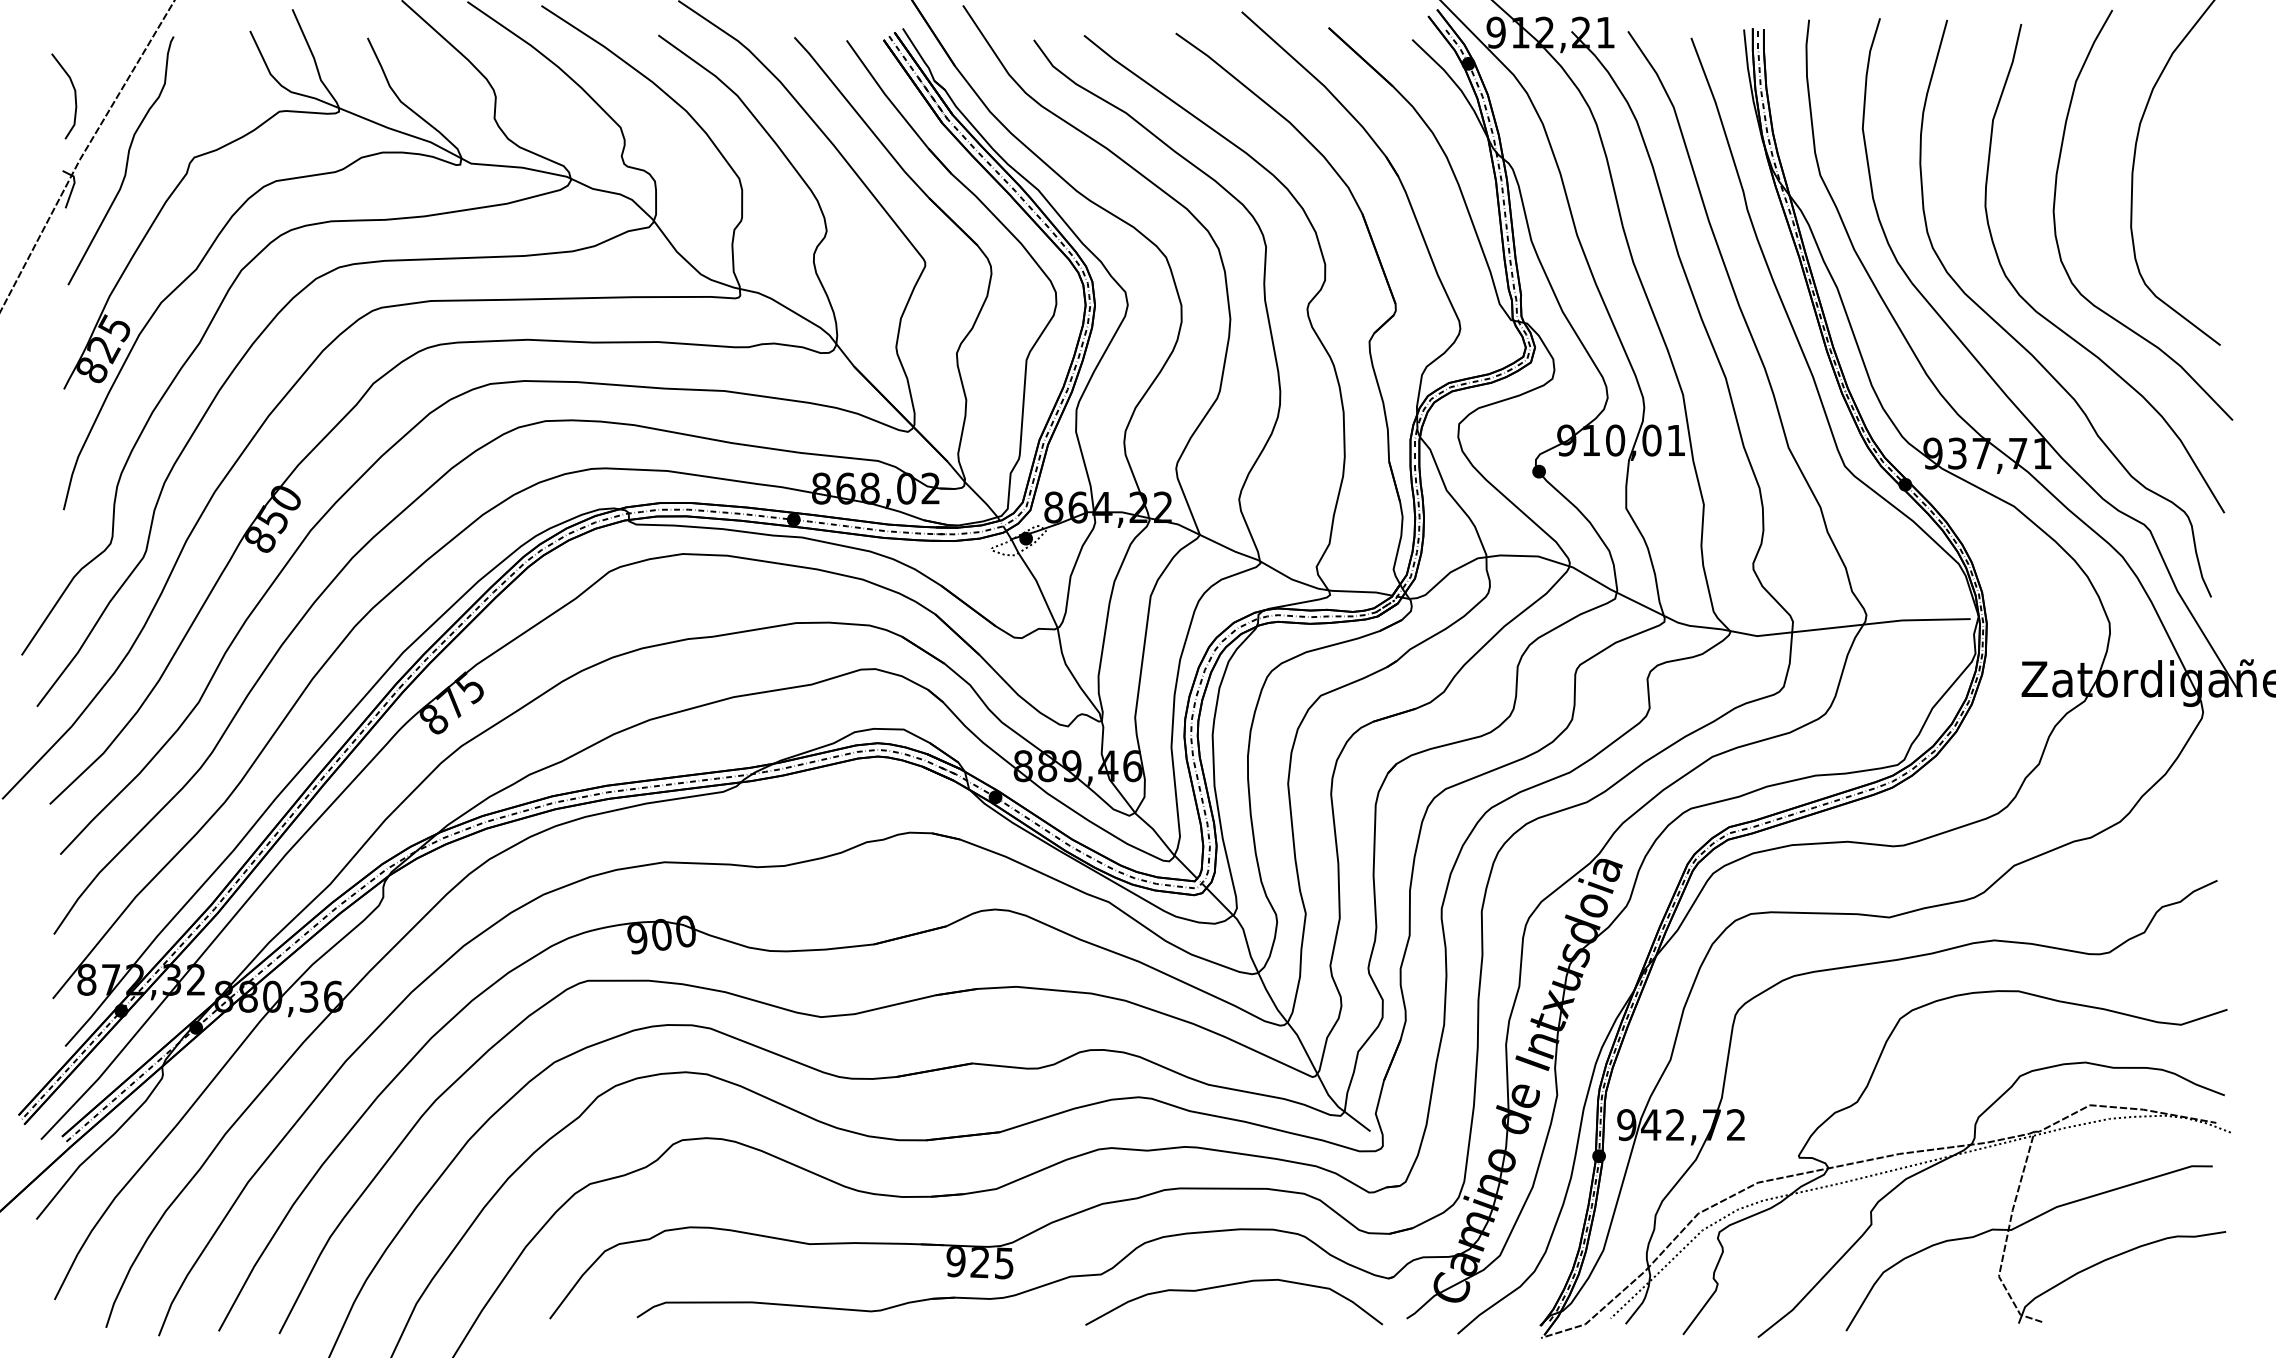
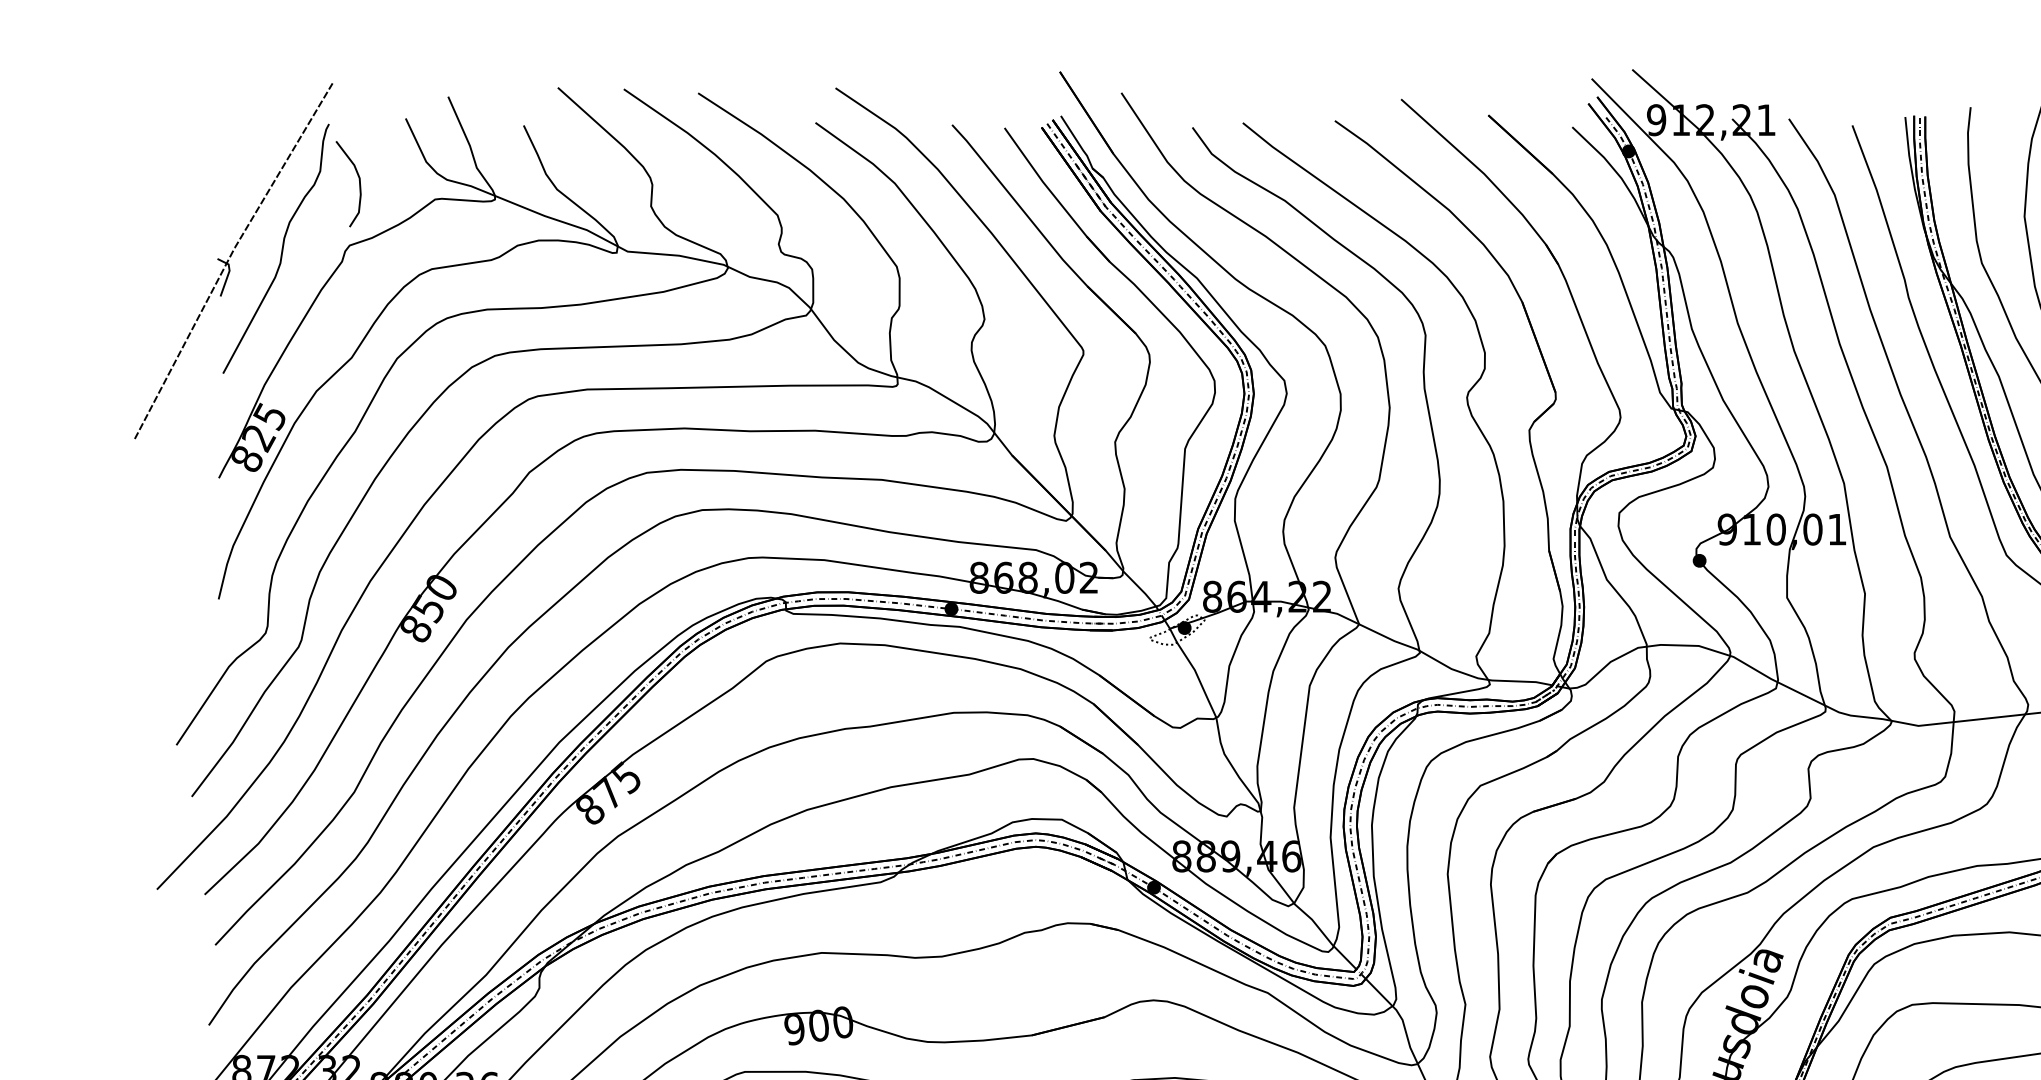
curve: (74, 96) -> (358, 184), moved

